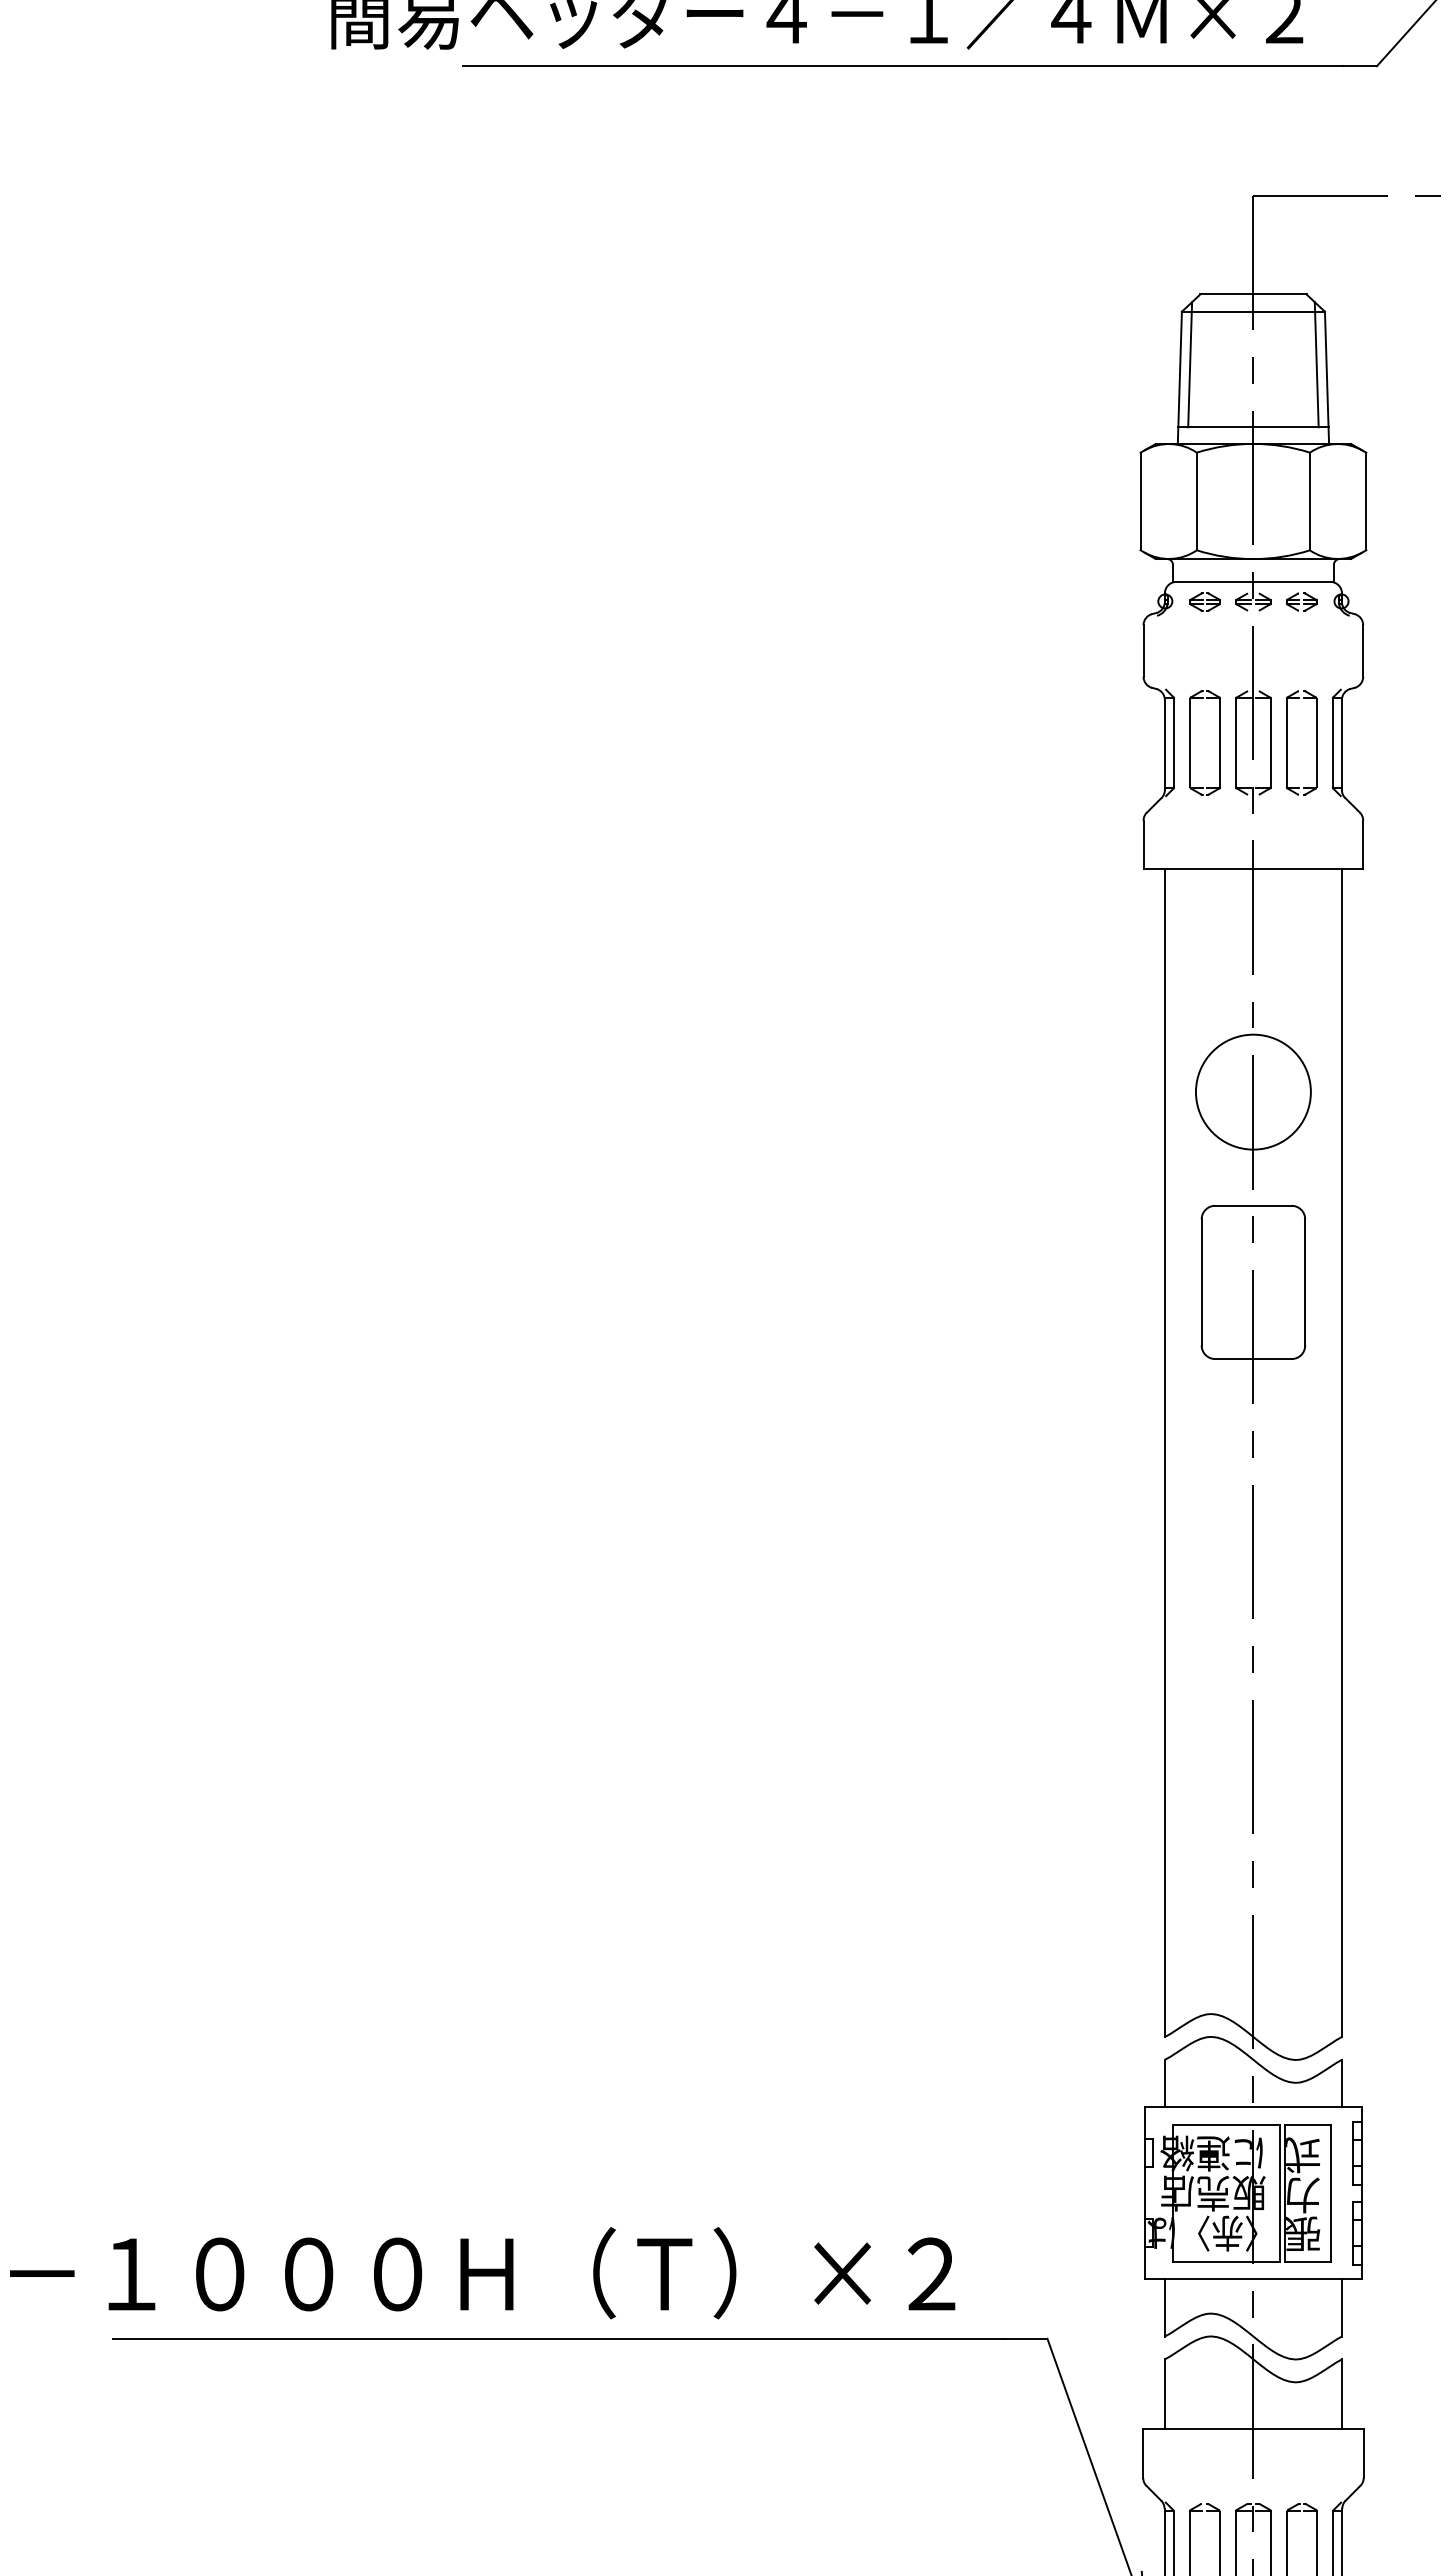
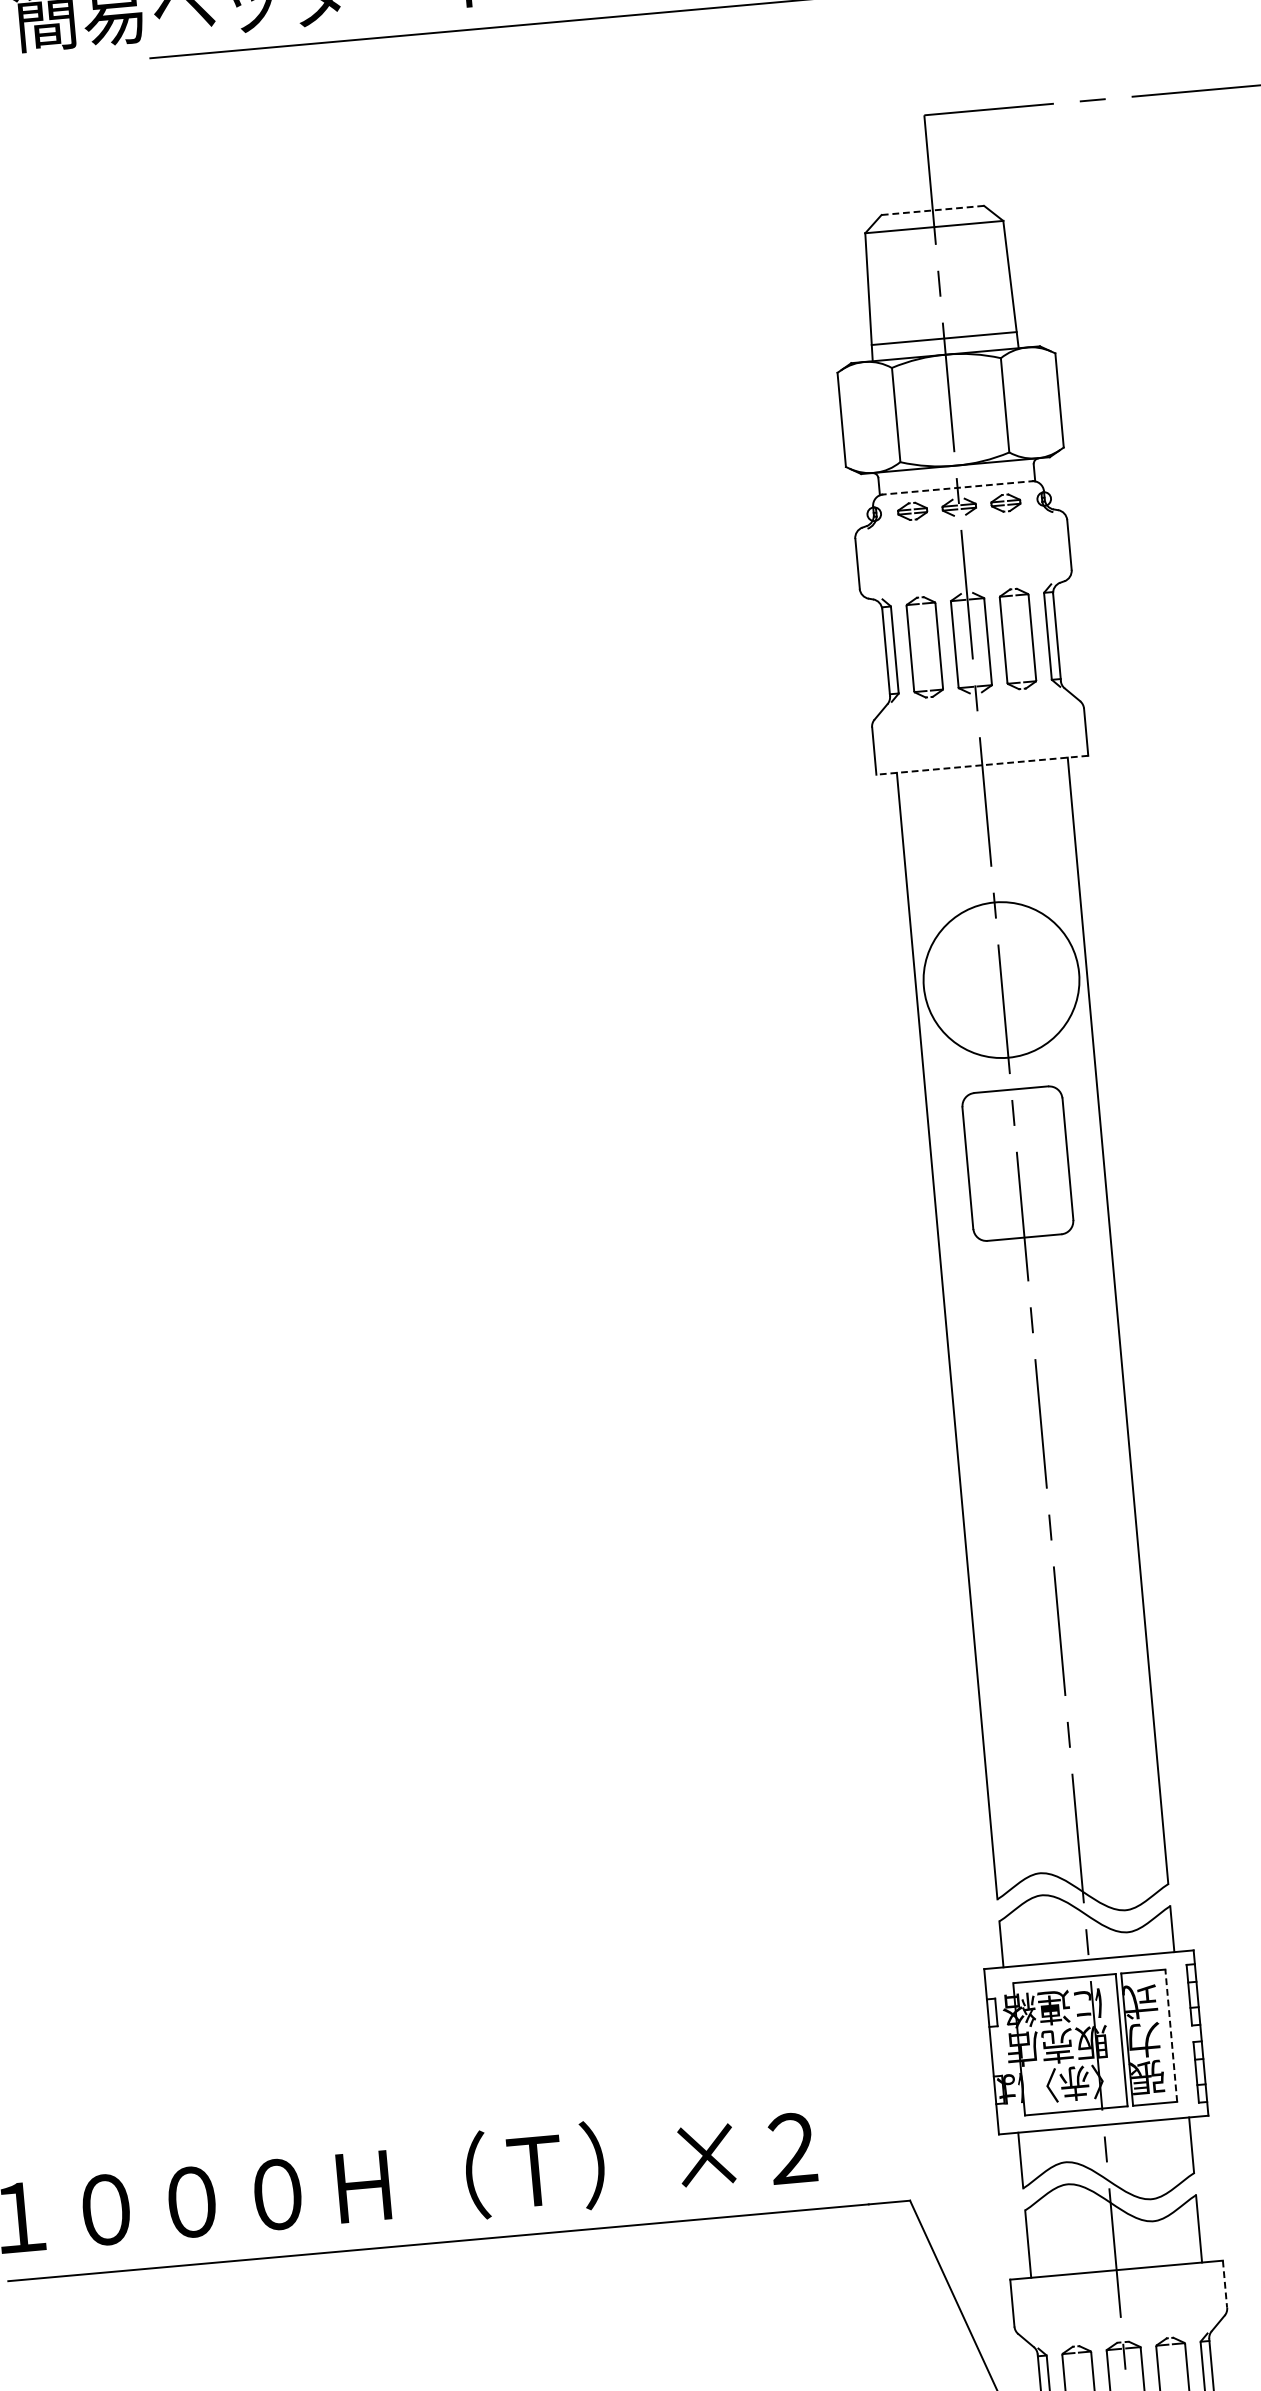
line: (1252, 294) -> (931, 210), solid -> dashed
line: (1190, 364) -> (878, 283), removed
line: (1316, 364) -> (999, 272), removed
line: (1252, 582) -> (956, 488), solid -> dashed
line: (1253, 869) -> (982, 765), solid -> dashed
circle: (1252, 1091) -> (1000, 979), size x1.4
line: (1331, 2193) -> (1171, 2036), solid -> dashed
line: (1363, 2454) -> (1225, 2285), solid -> dashed

